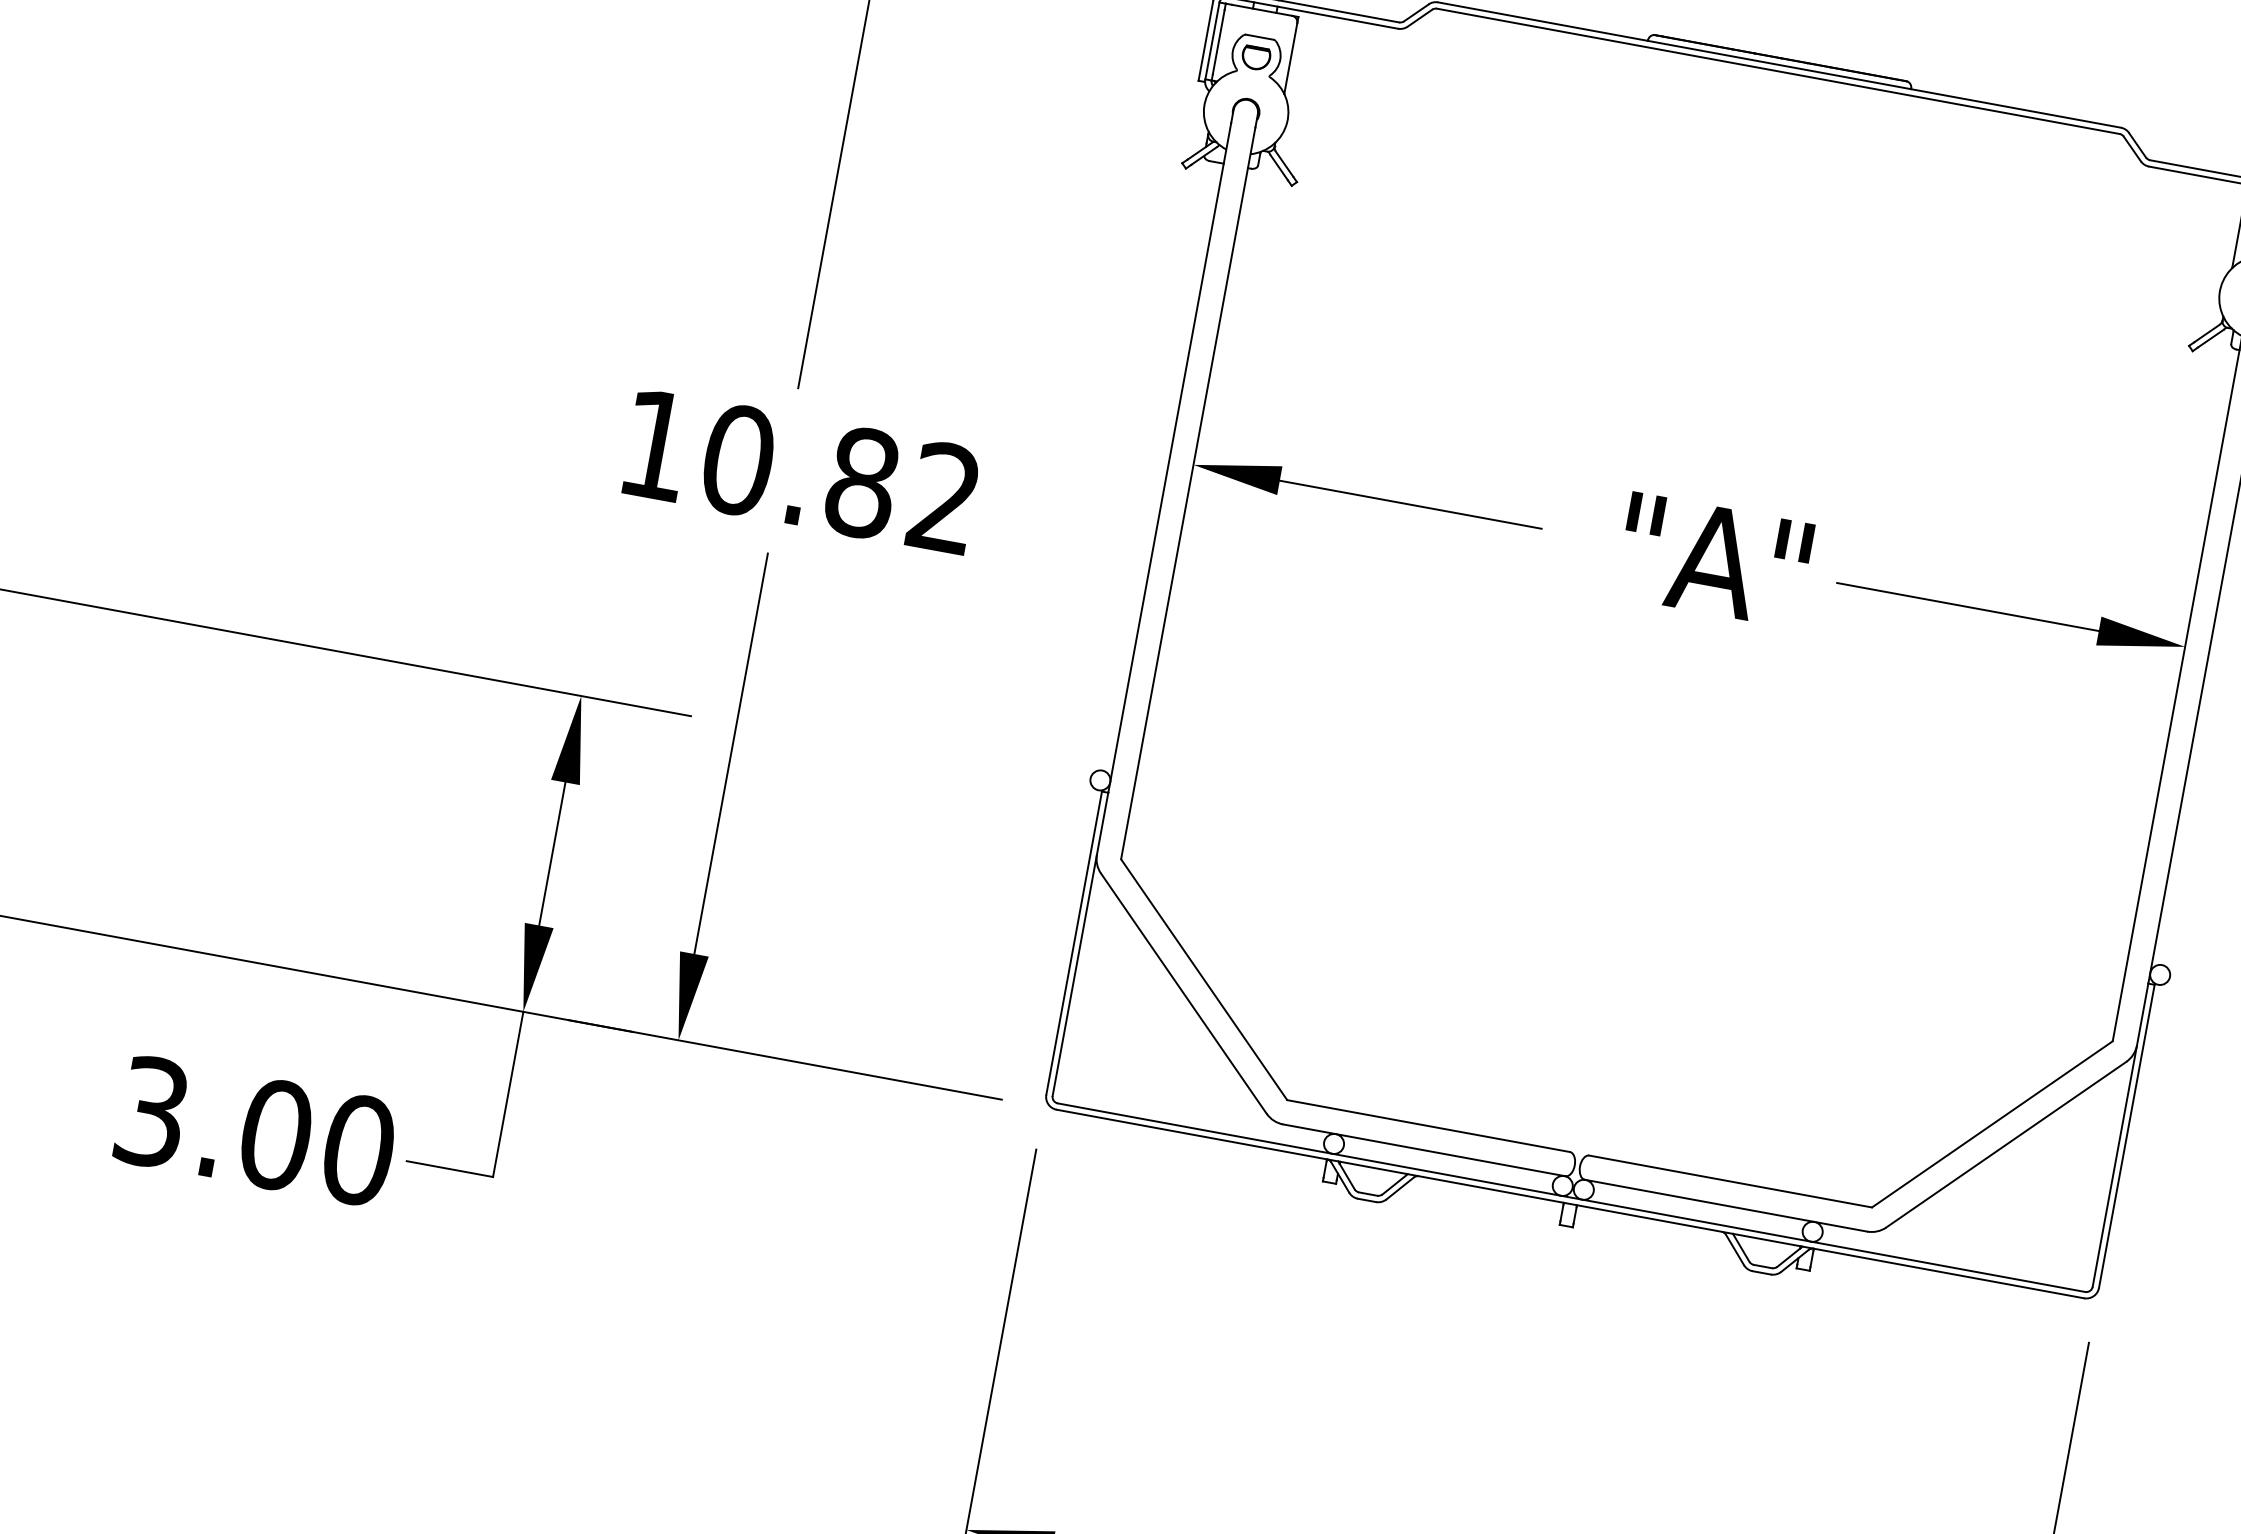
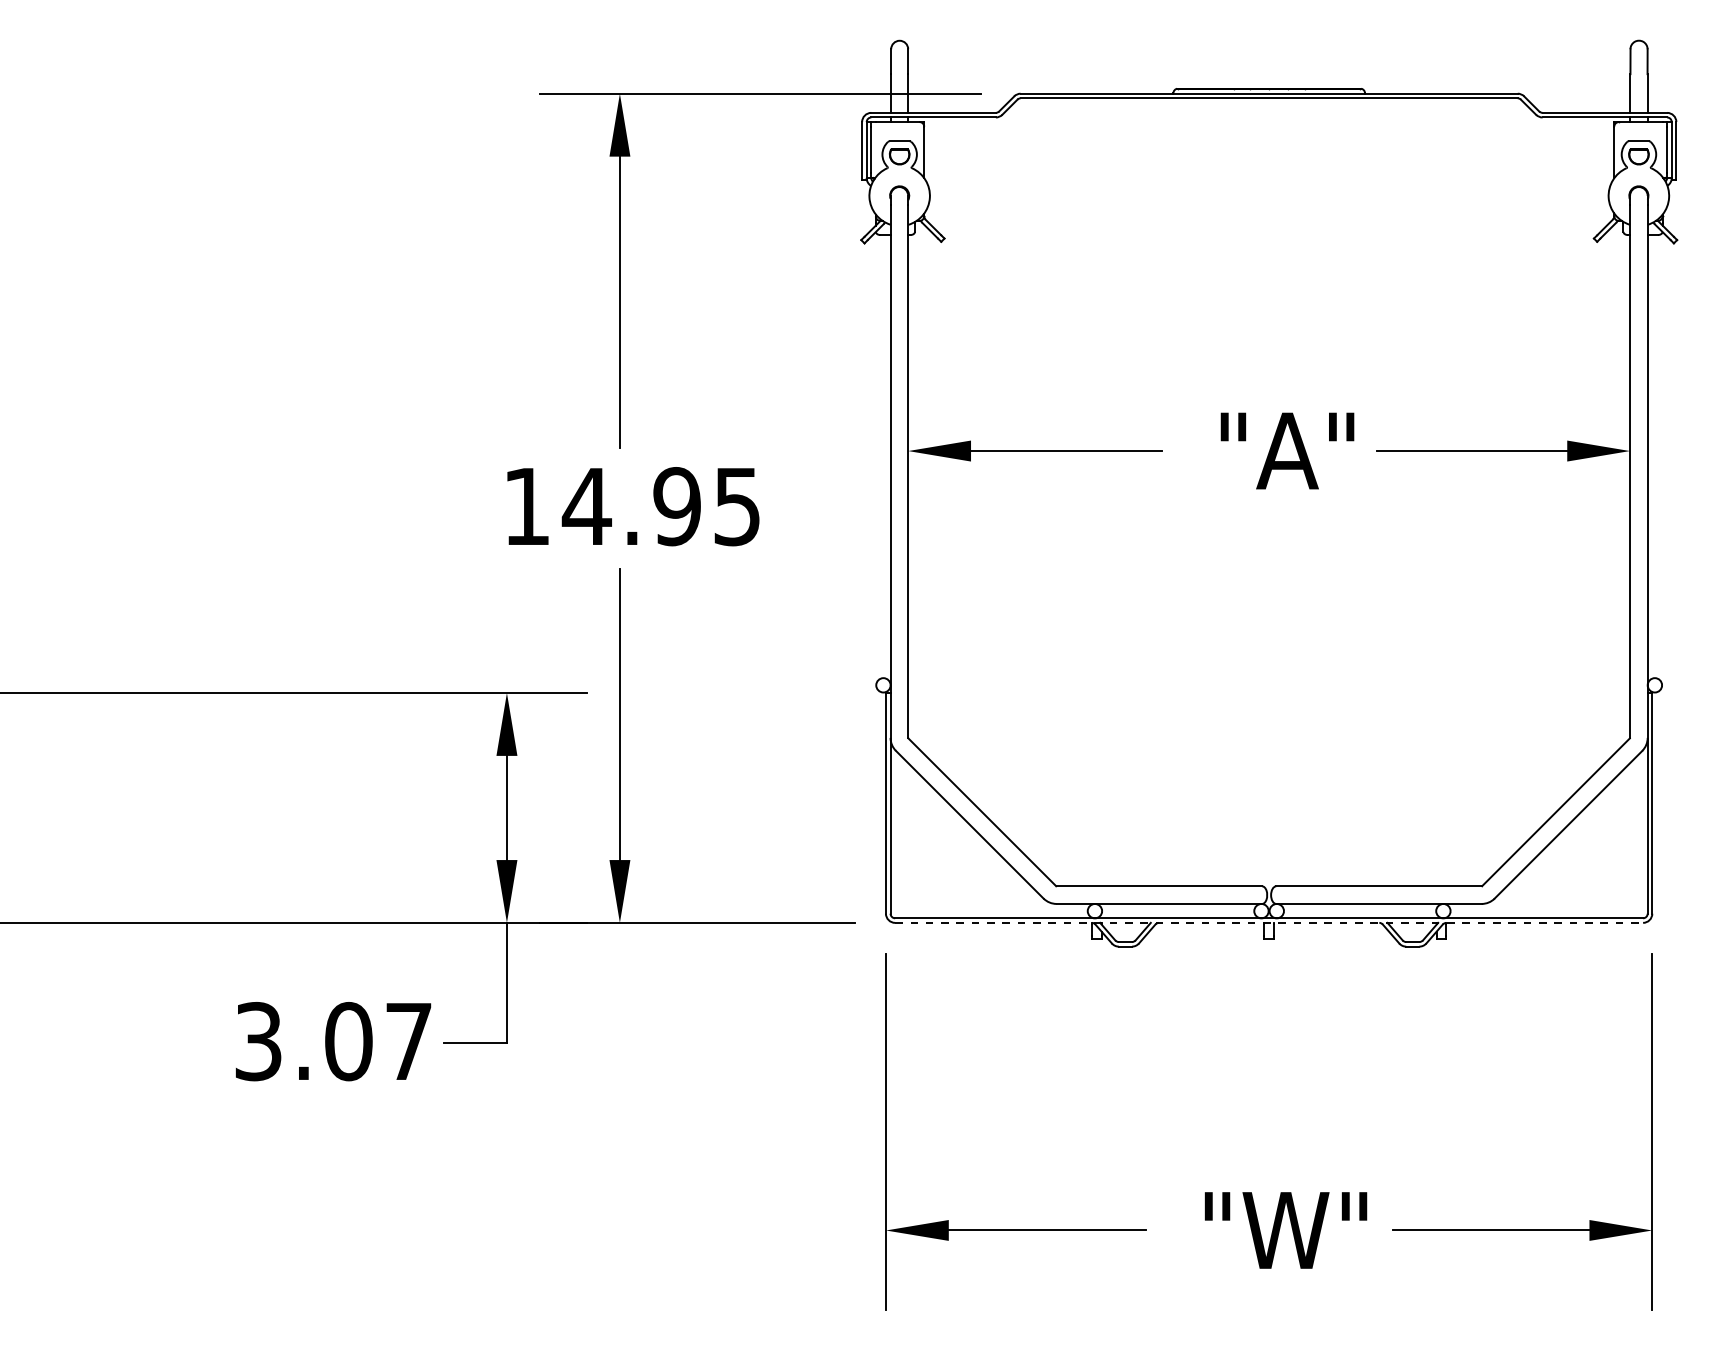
text: (839, 478) -> (660, 506), 10.82 -> 14.95
text: (358, 1149) -> (408, 1041), 3.00 -> 3.07
line: (1570, 1203) -> (1269, 922), solid -> dashed

